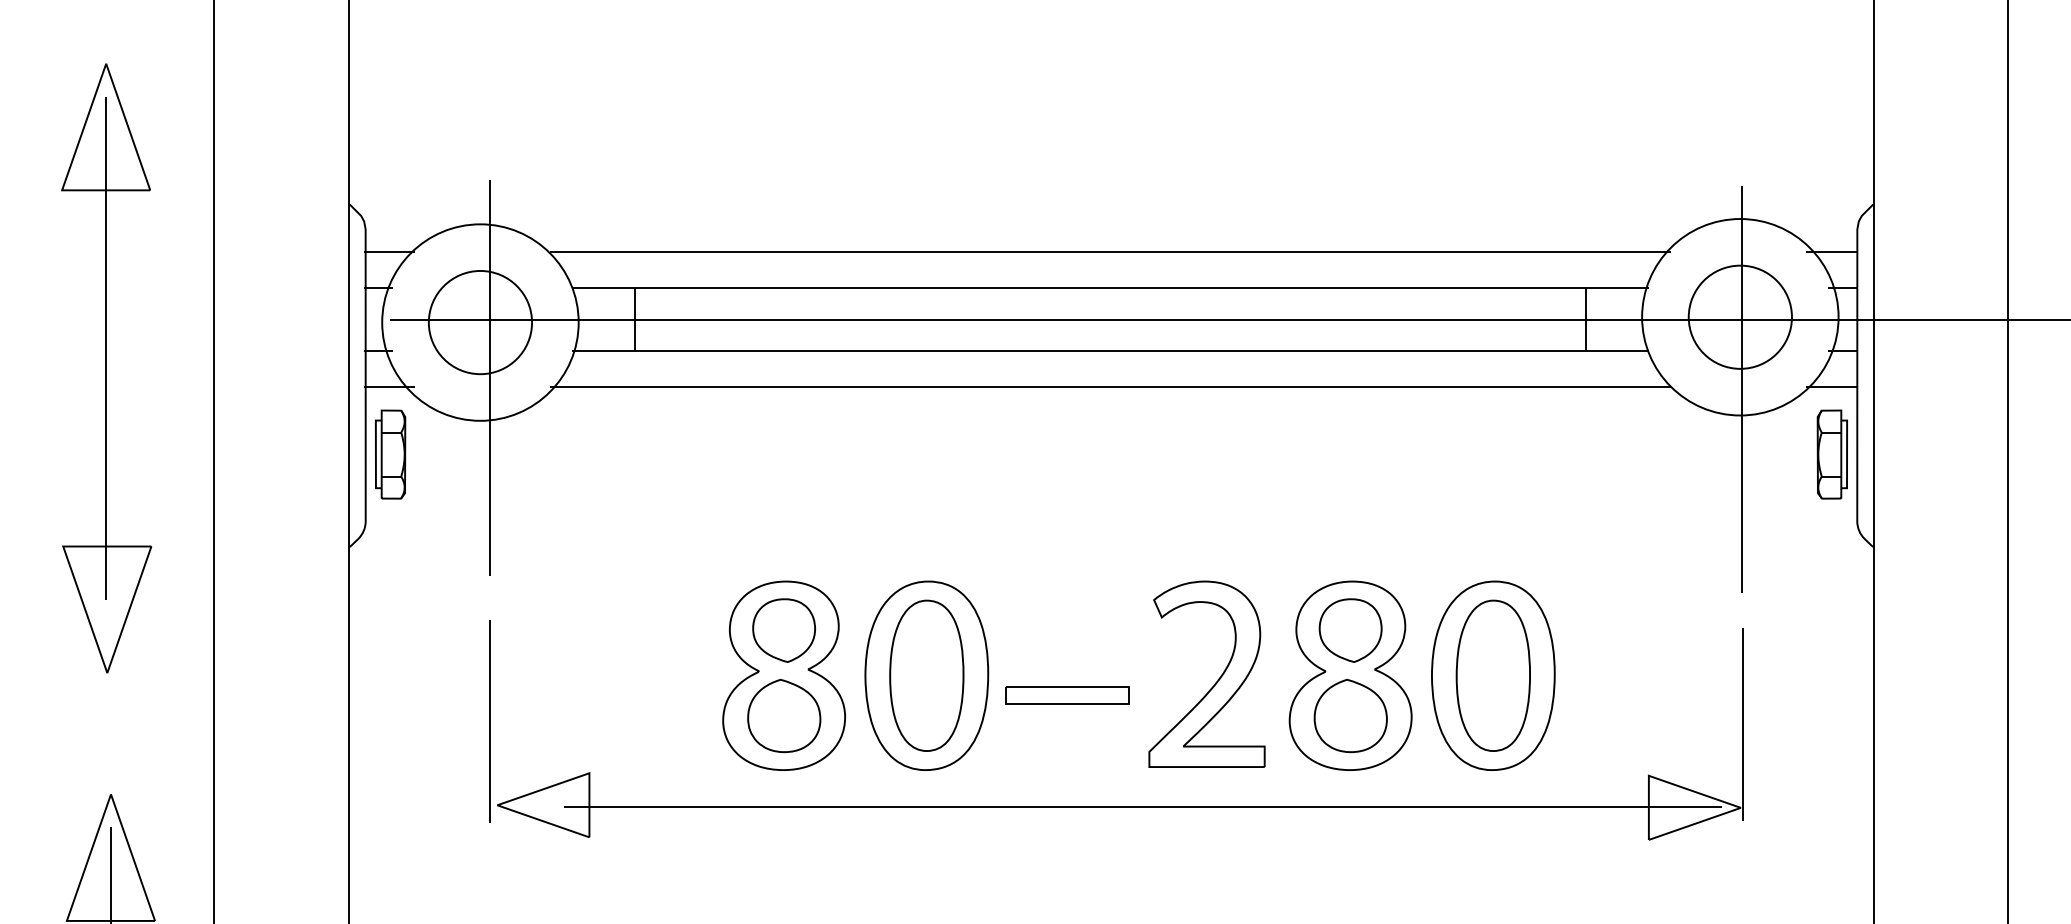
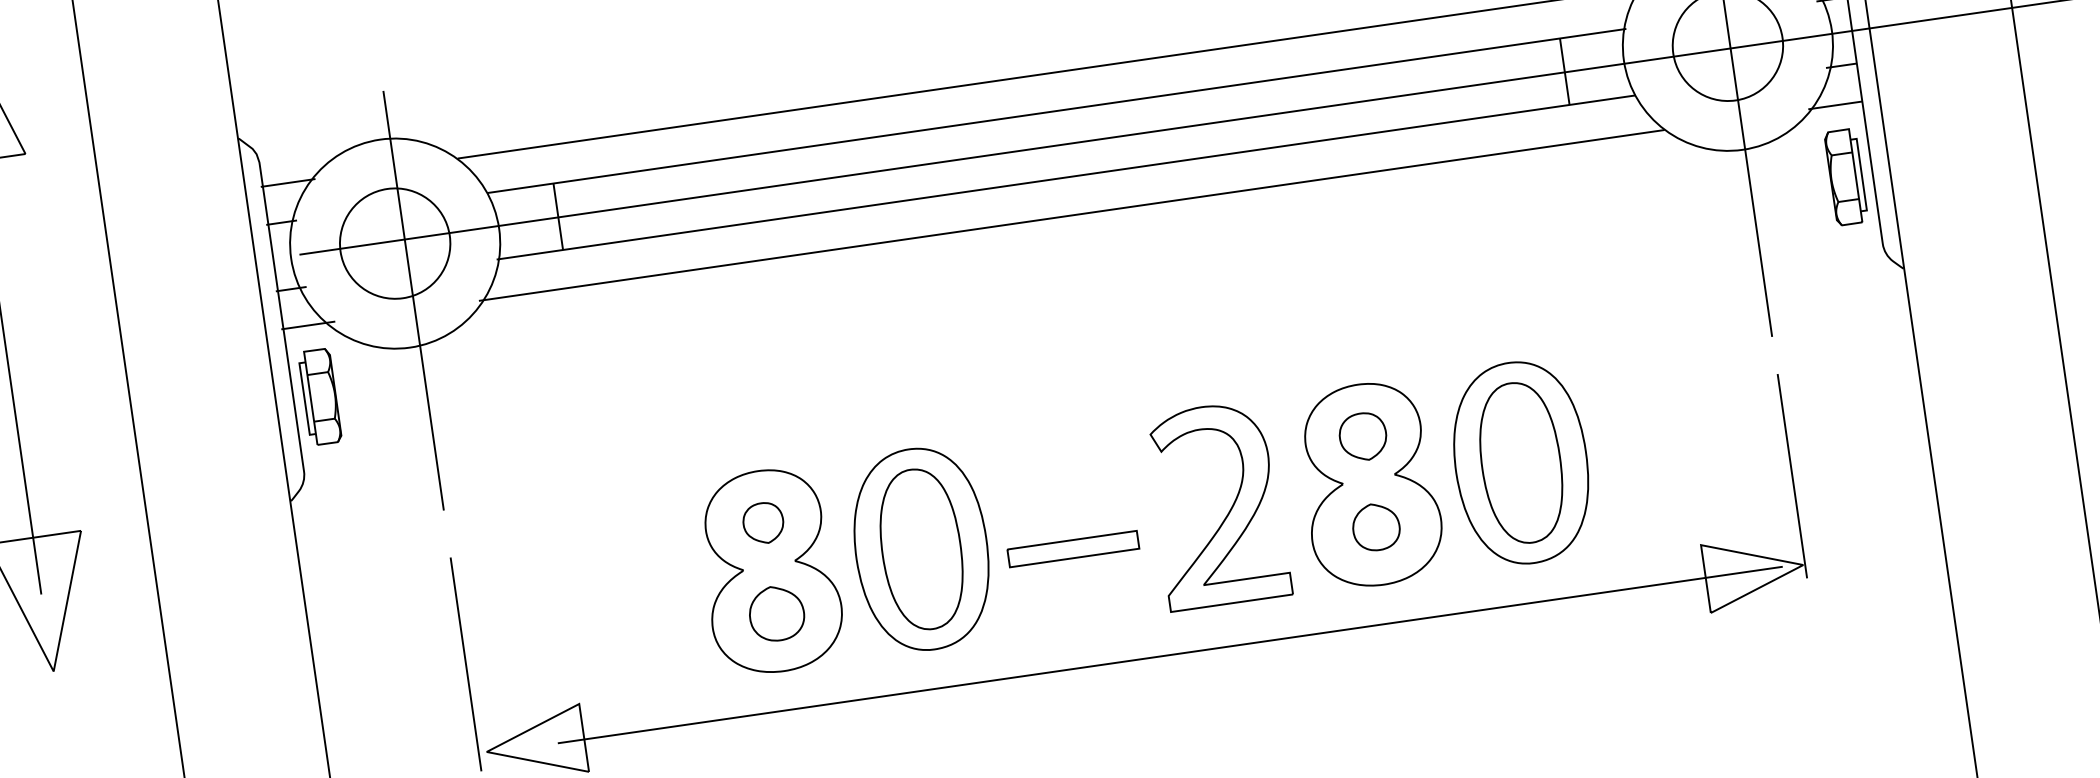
part: (783, 630) -> (762, 523), size x0.6
part: (1350, 630) -> (1363, 436), size x0.7
part: (784, 715) -> (776, 613), size x0.7
part: (1350, 715) -> (1376, 526), size x0.6

